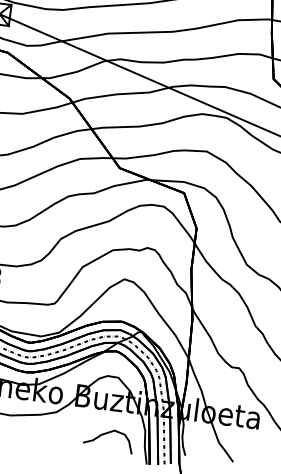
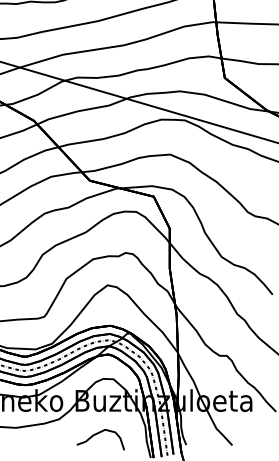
curve: (105, 434) -> (97, 434), moved

